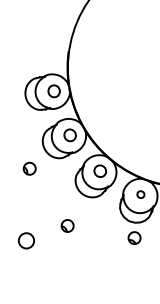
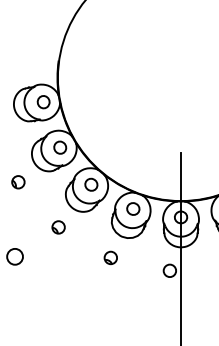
part: (140, 194) -> (133, 208), size x1.67
part: (67, 226) -> (58, 227), moved
part: (134, 237) -> (110, 257), moved

